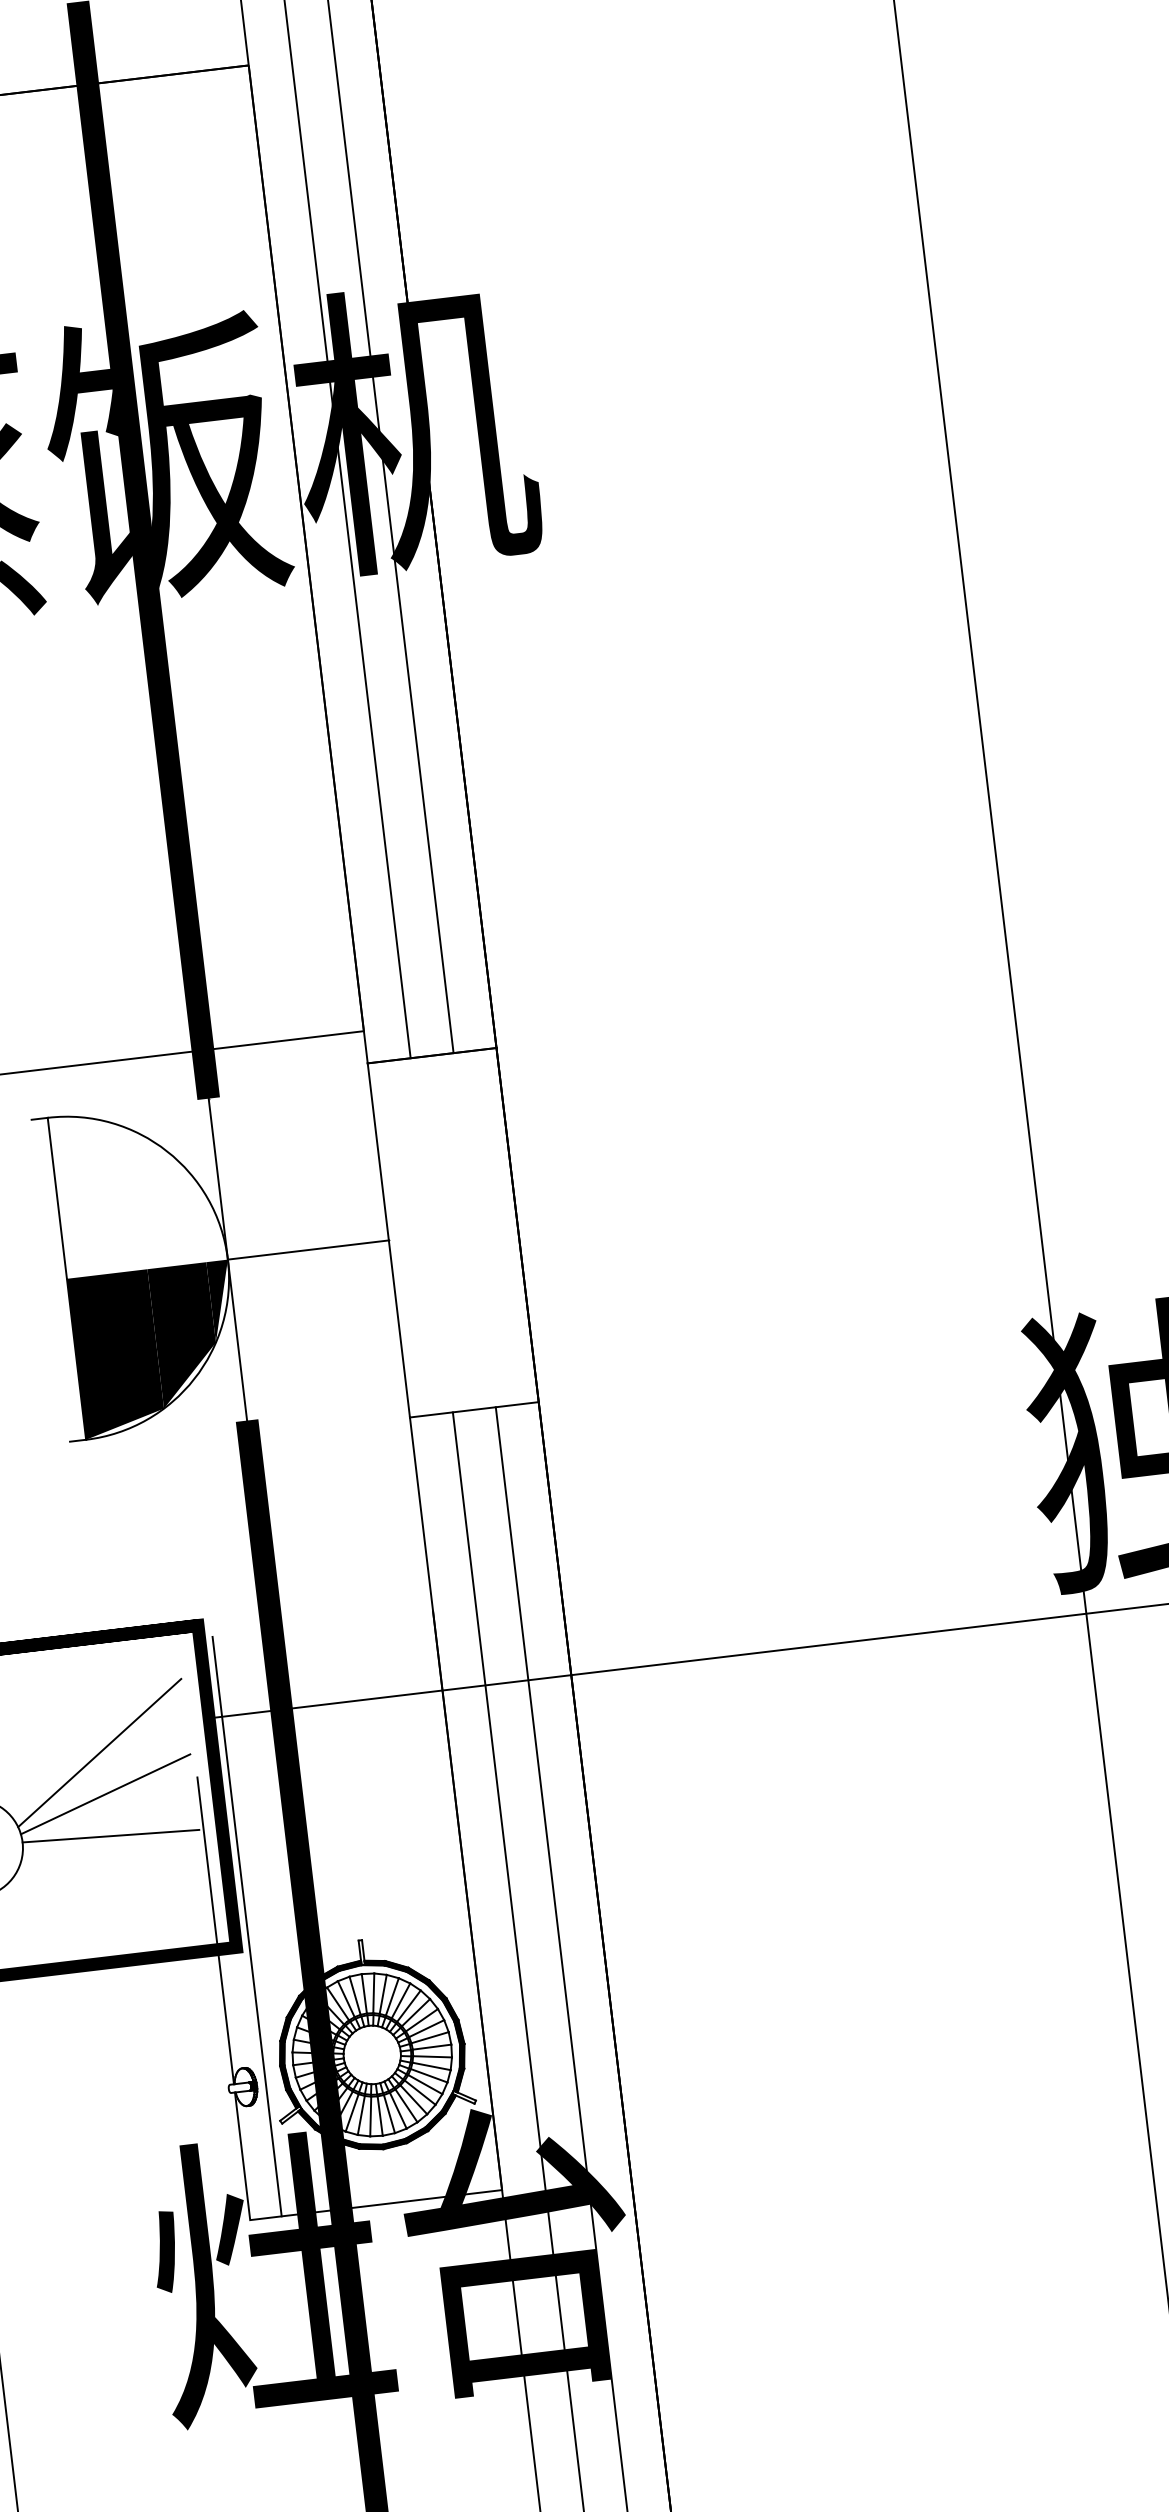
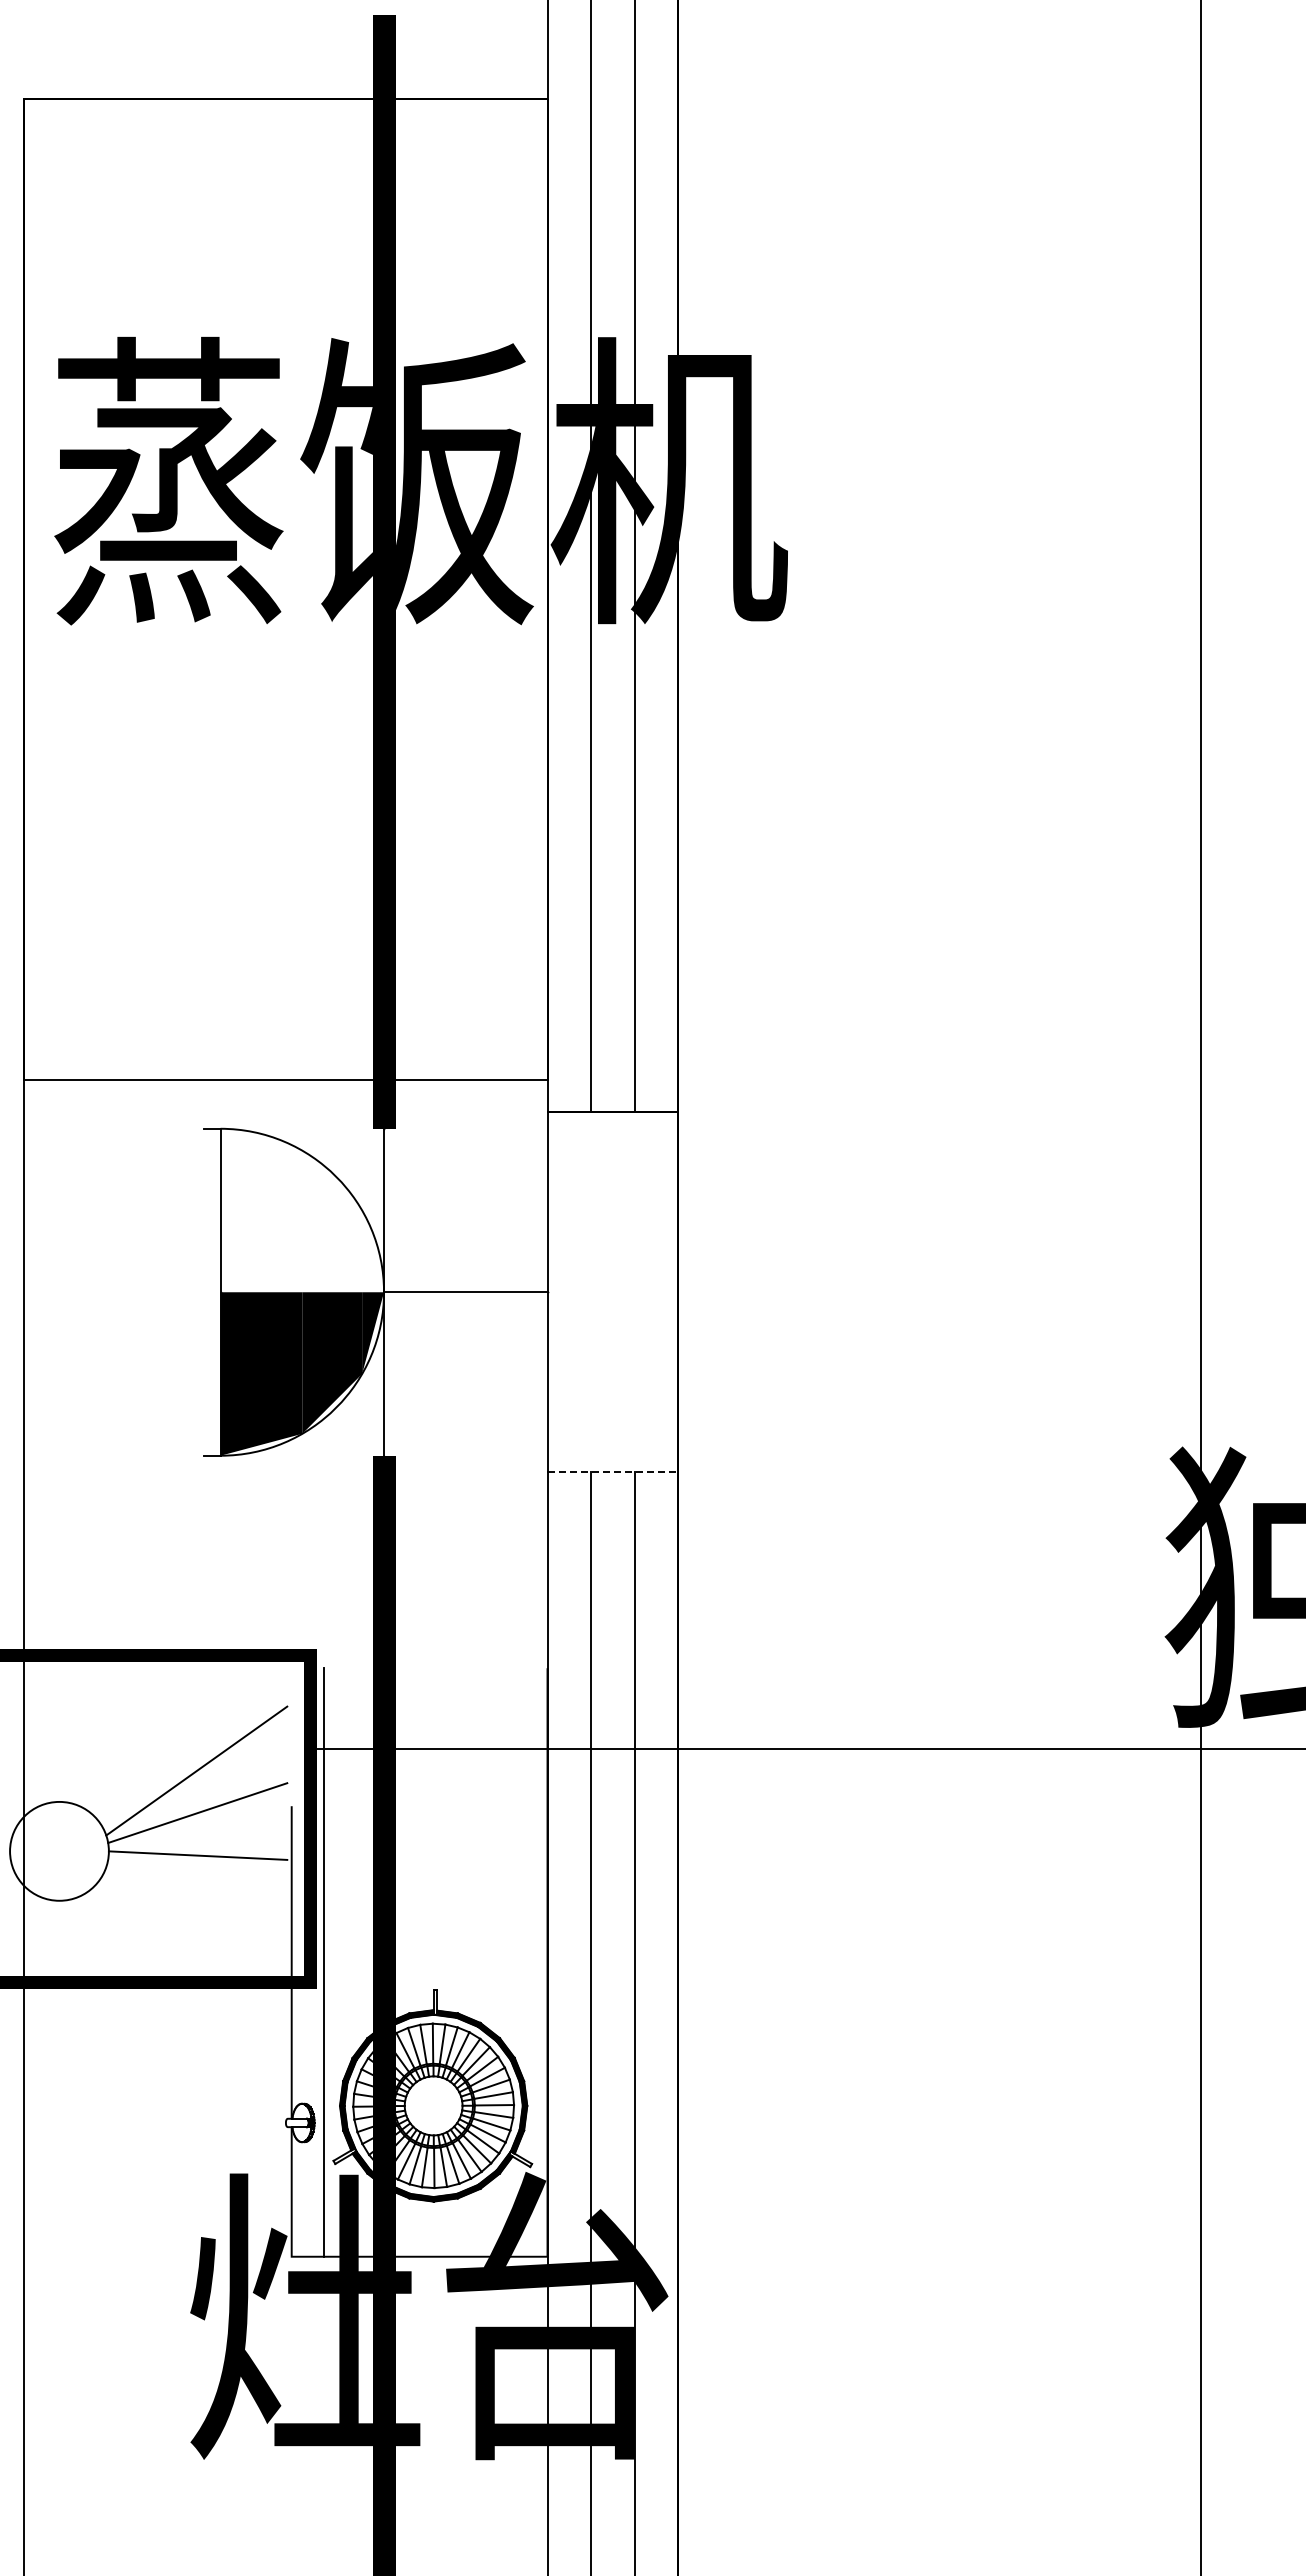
line: (474, 1410) -> (613, 1472), solid -> dashed

